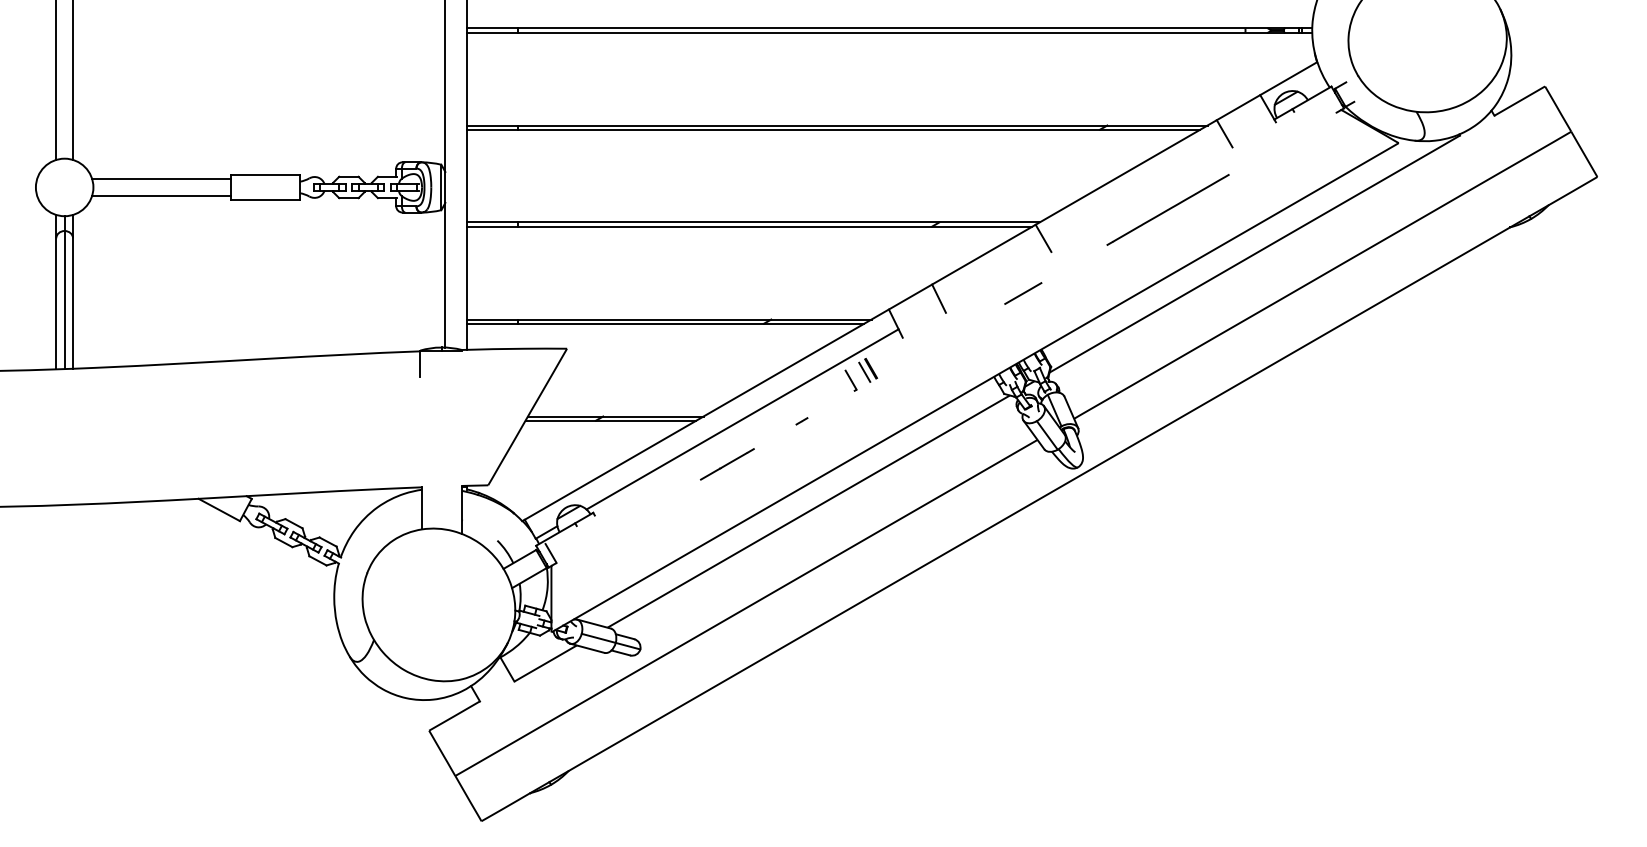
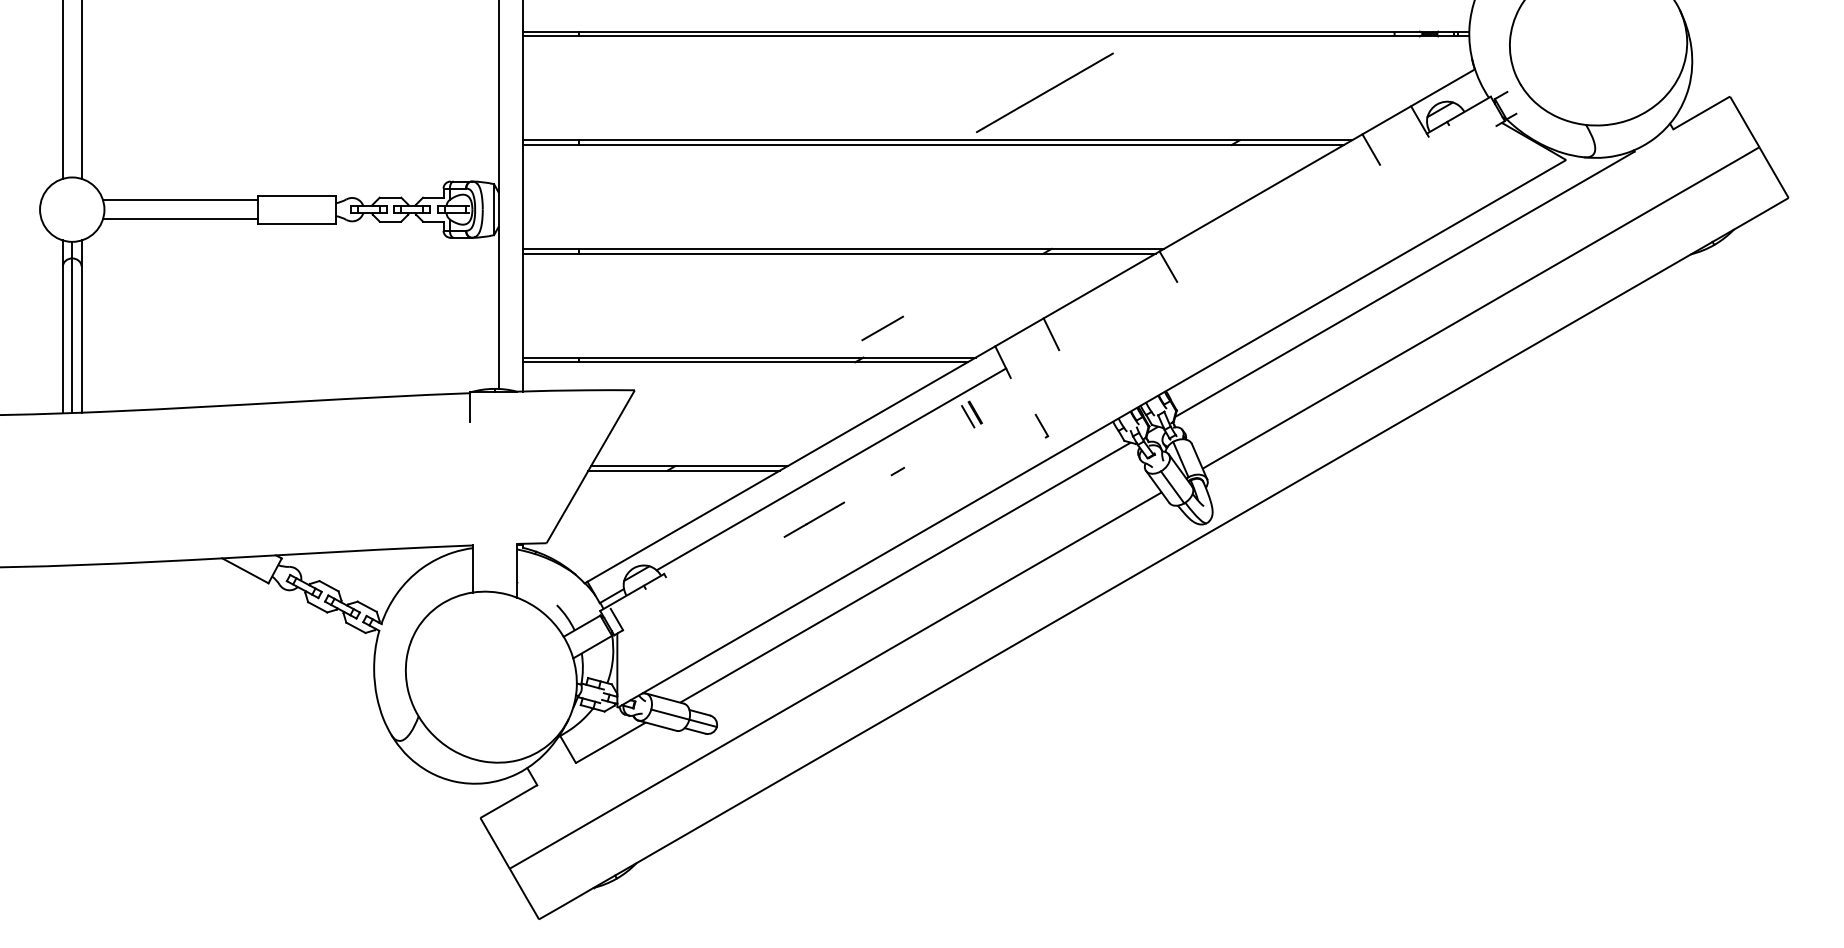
line: (1167, 209) -> (1044, 92), moved
line: (1023, 293) -> (882, 328), moved
part: (850, 380) -> (1041, 425), moved

